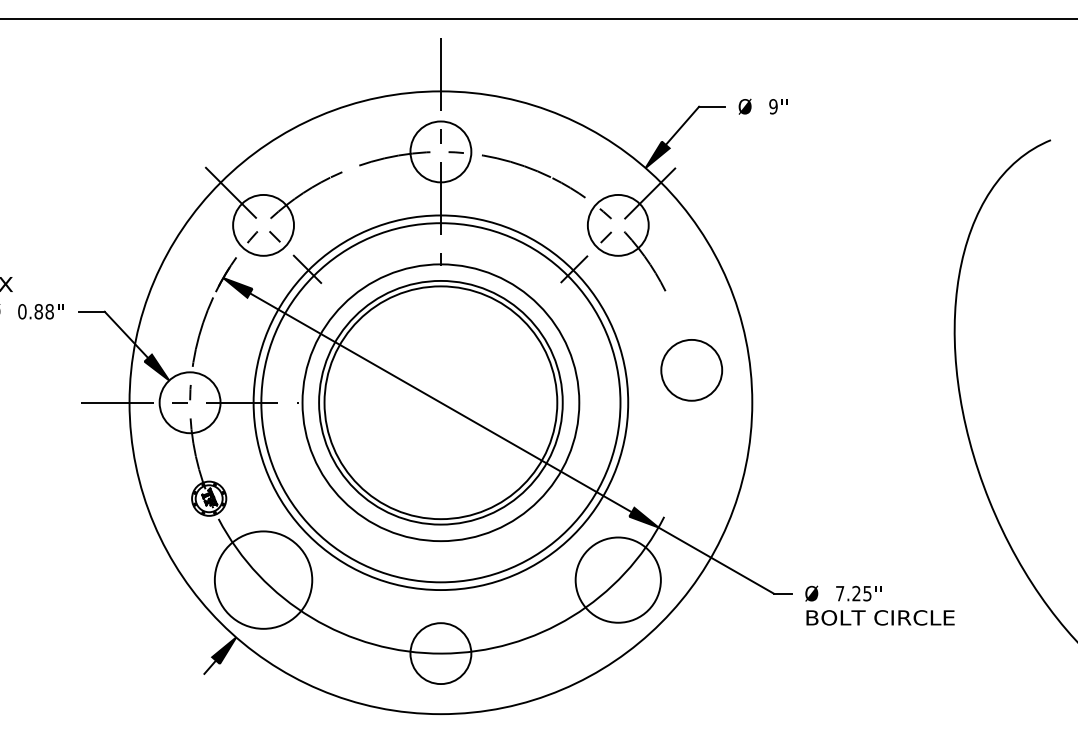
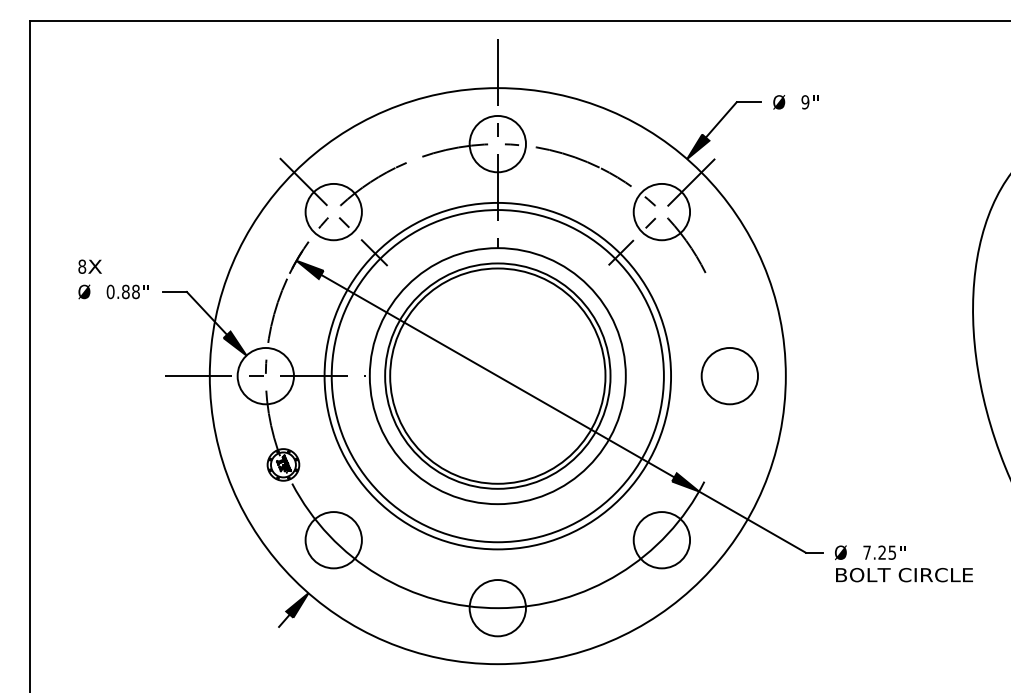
circle: (691, 370) -> (729, 376), moved
circle: (263, 580) -> (333, 540), size x0.62
circle: (617, 580) -> (661, 540), size x0.71

